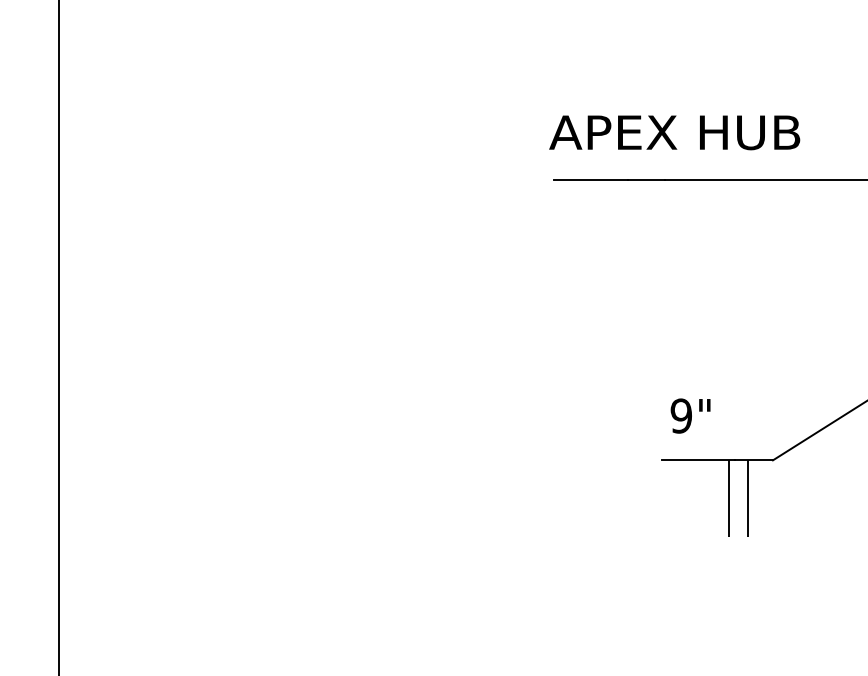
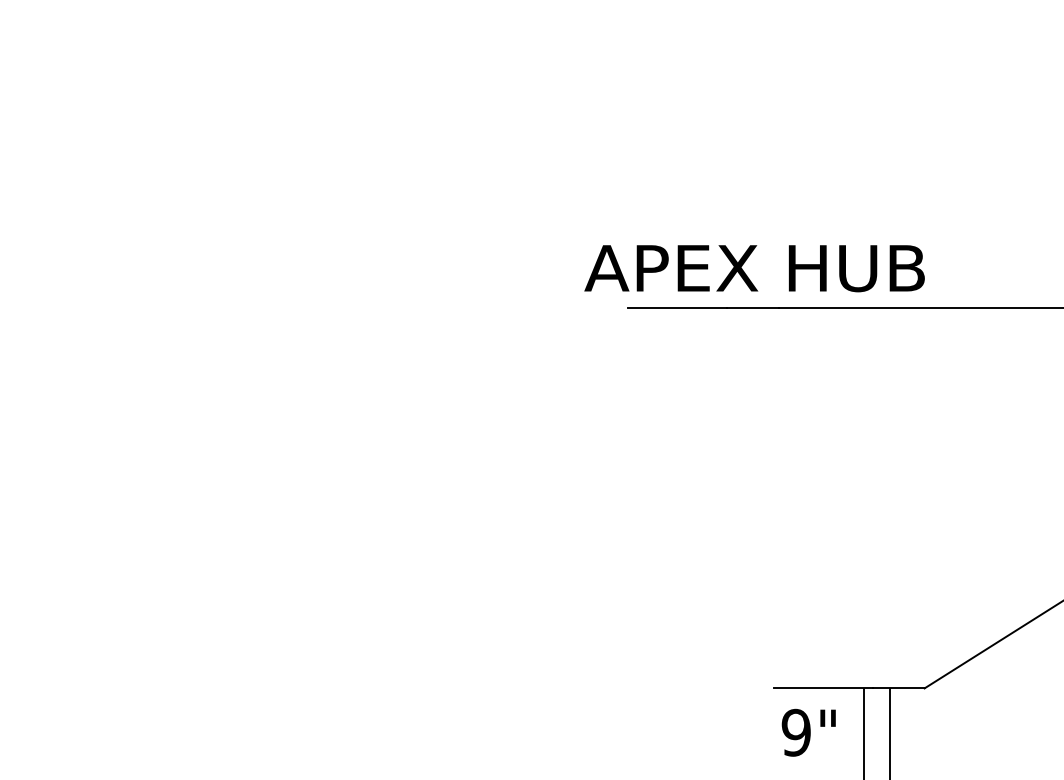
text: (674, 132) -> (754, 268), moved
text: (690, 415) -> (808, 732), moved

